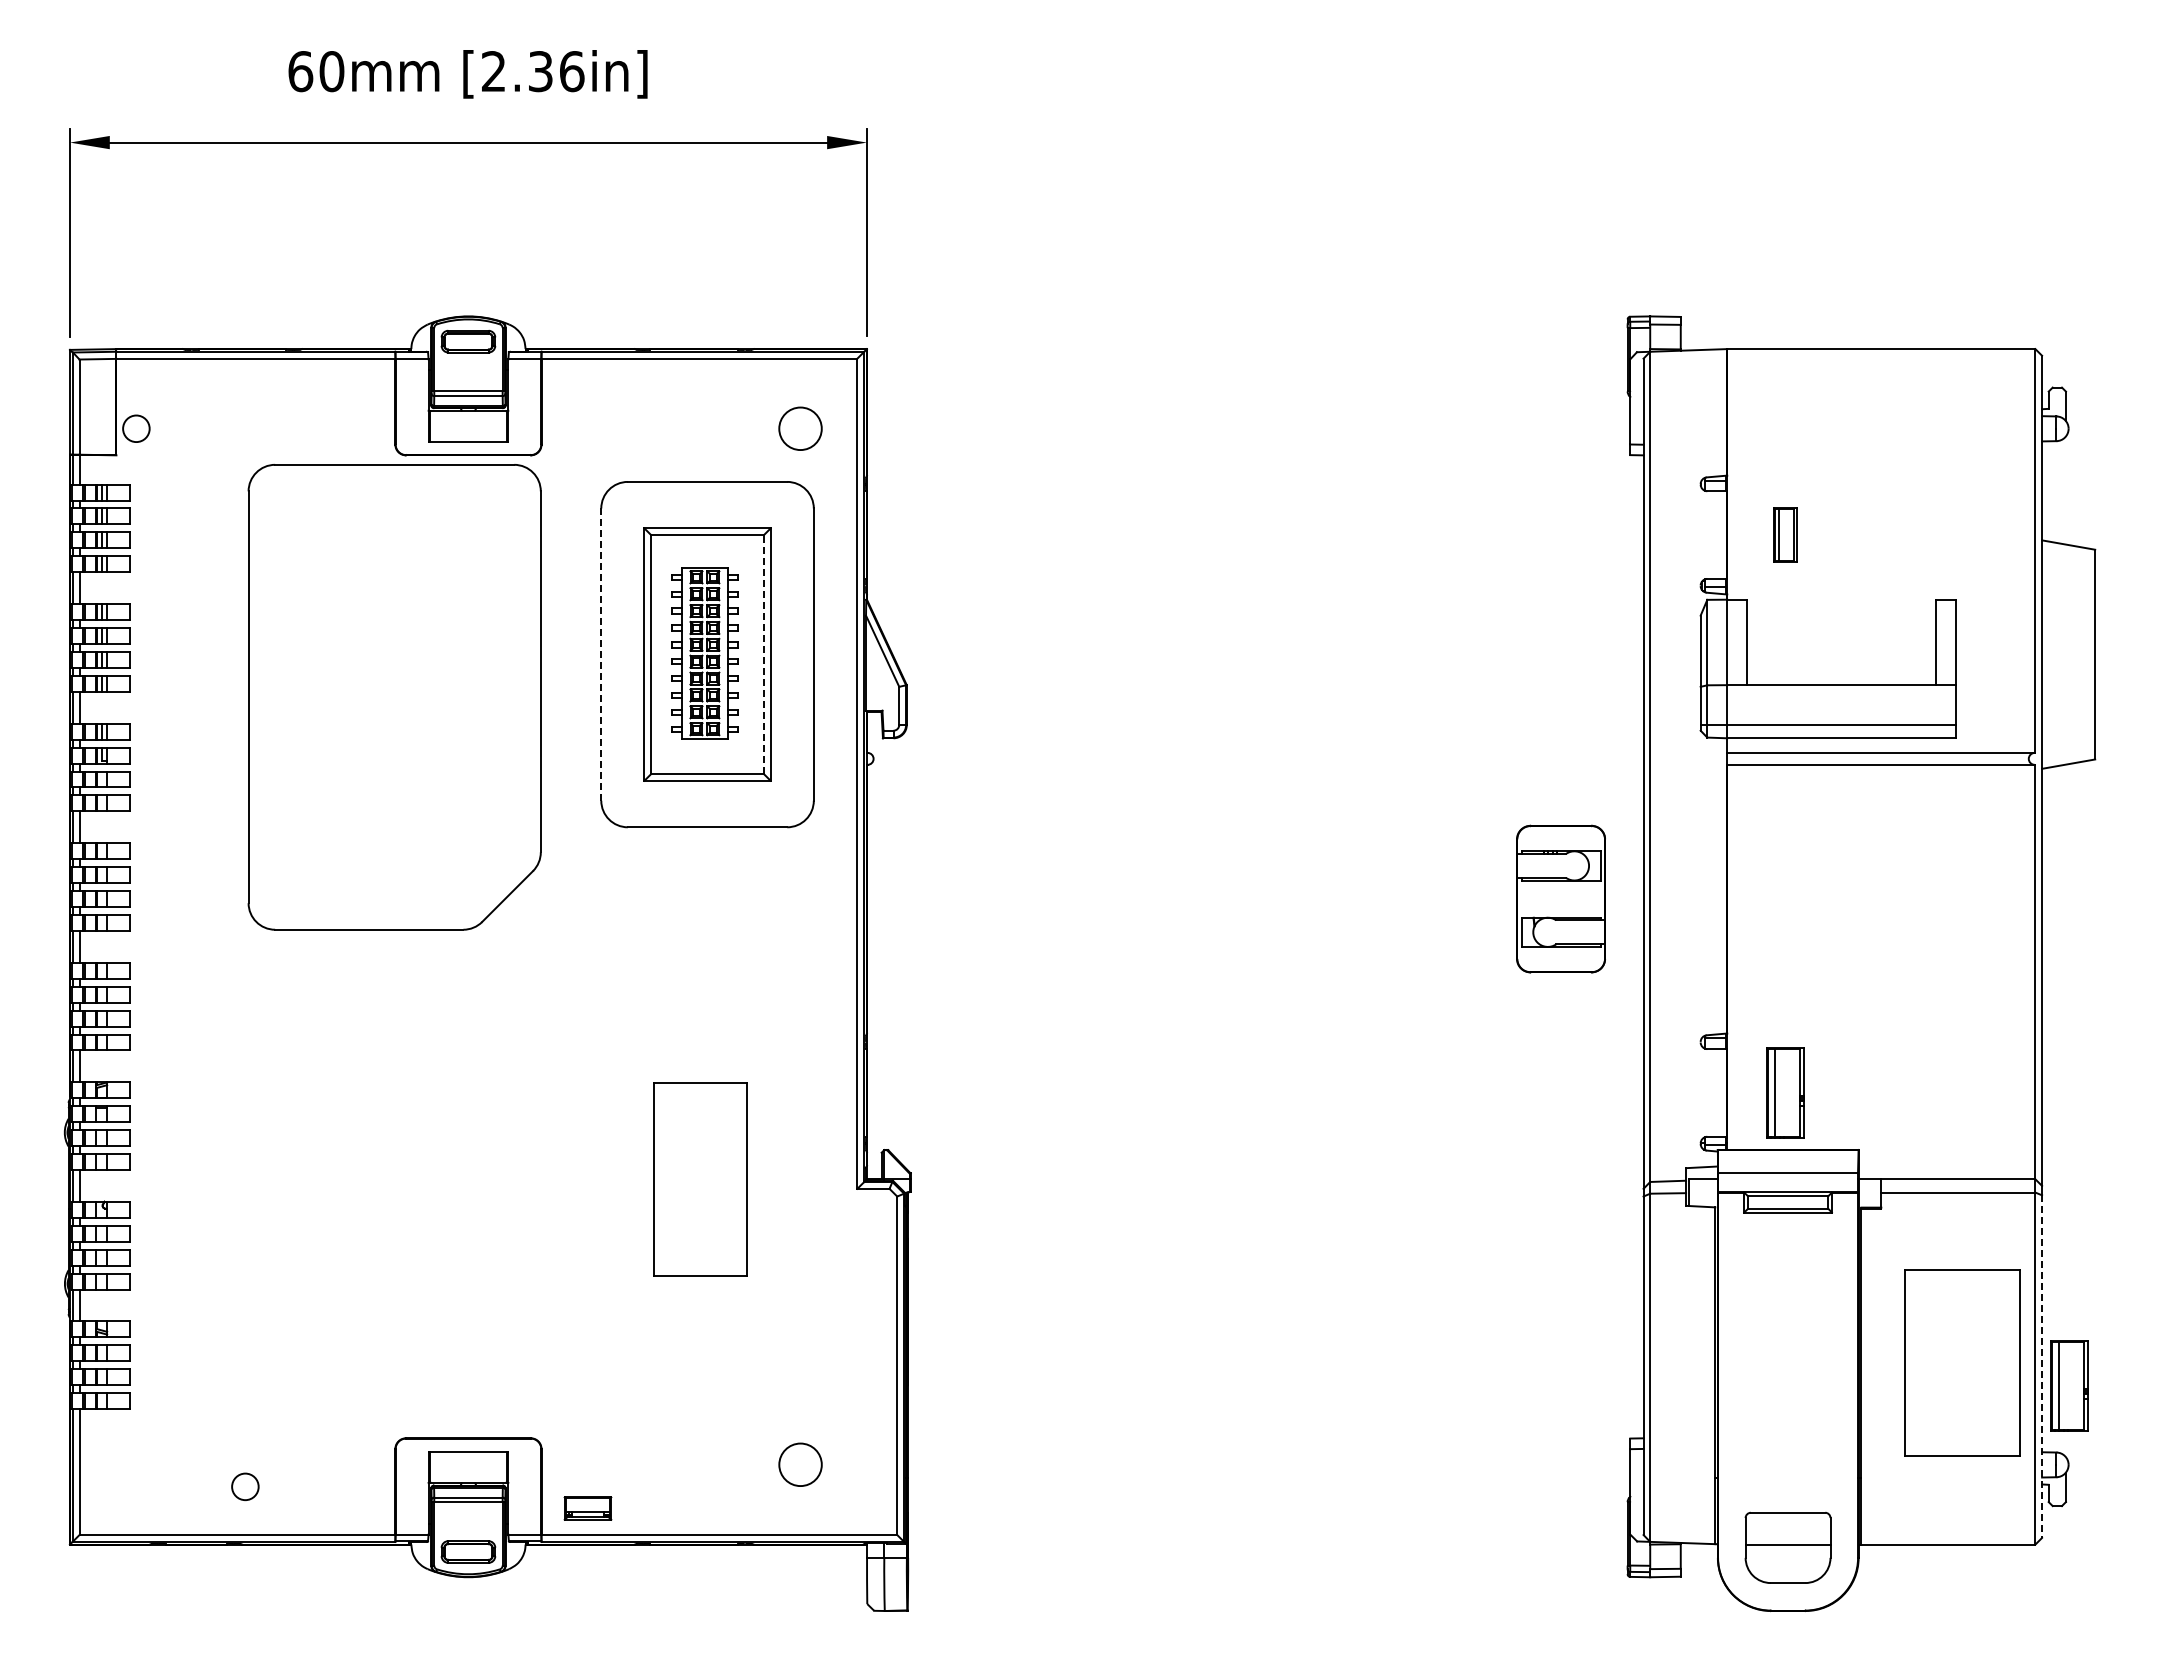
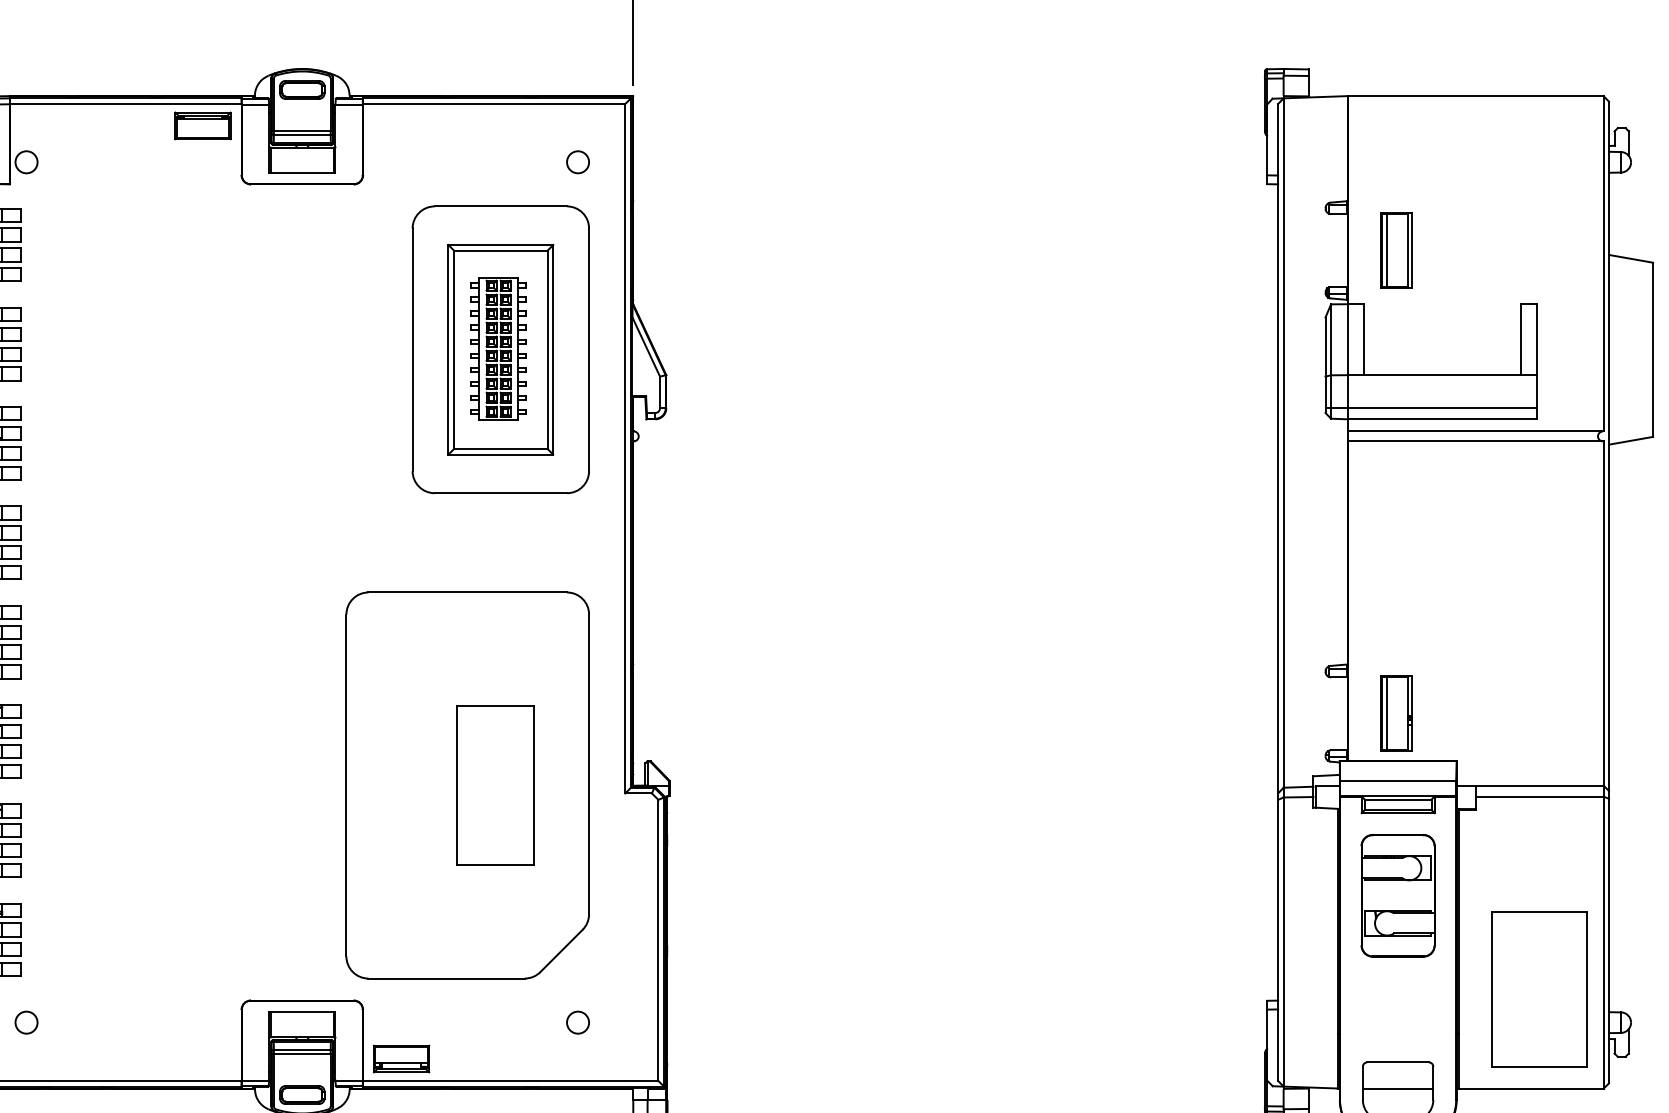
part: (348, 384) -> (202, 125), added
circle: (800, 428) -> (578, 162), size x0.62
part: (1785, 534) -> (1395, 250), size x1.67
line: (764, 654) -> (548, 349), dashed -> solid
line: (601, 655) -> (412, 350), dashed -> solid
part: (394, 697) -> (467, 785), moved
part: (1560, 898) -> (1397, 895), moved
part: (1962, 1362) -> (1539, 989), moved
line: (2042, 1367) -> (1609, 941), dashed -> solid
part: (2069, 1385) -> (1631, 956), removed
circle: (800, 1464) -> (578, 1022), size x0.62
circle: (245, 1486) -> (26, 1022), moved
part: (587, 1508) -> (401, 1058), size x1.43

